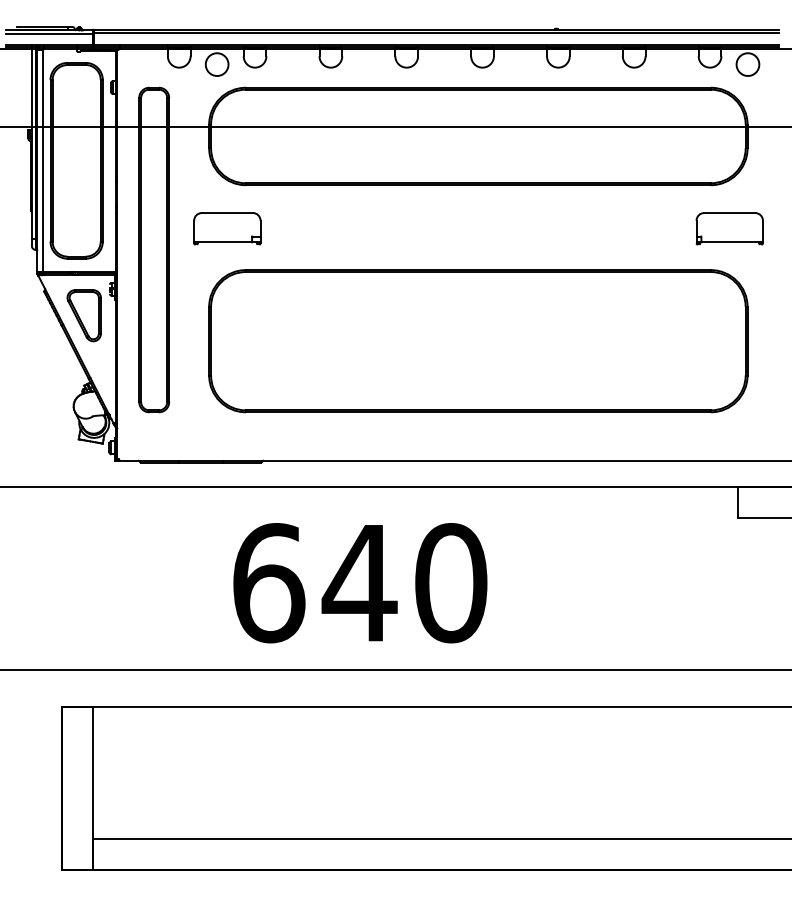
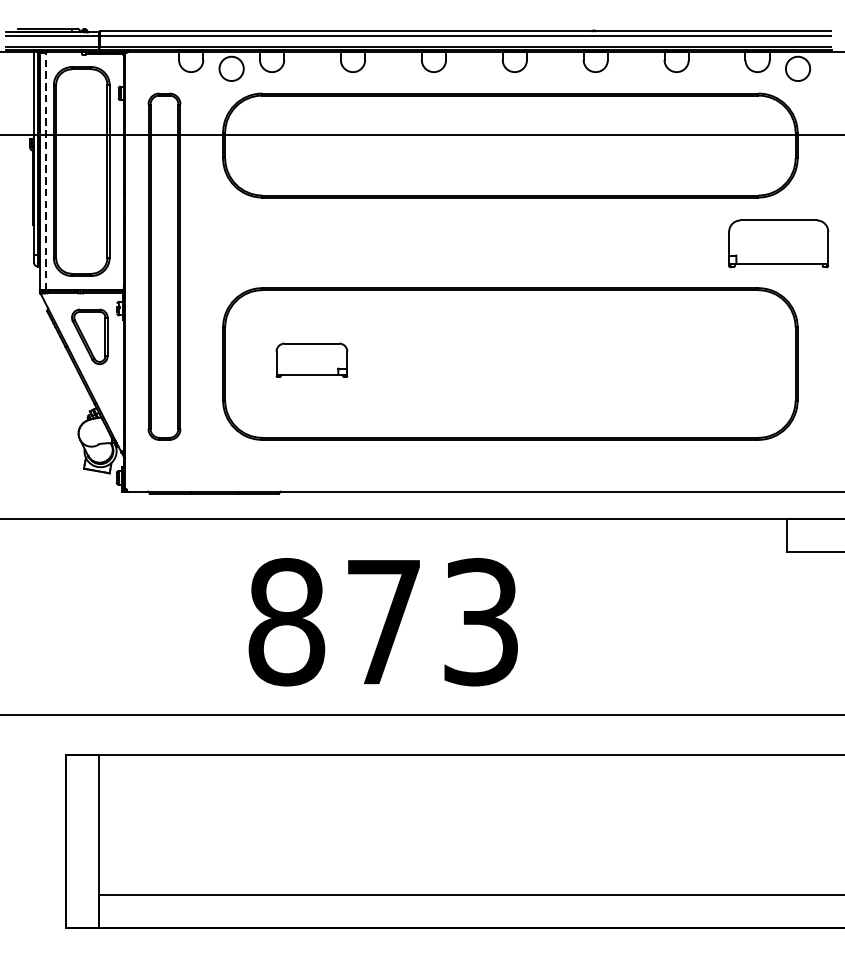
line: (43, 160) -> (46, 171), solid -> dashed
part: (227, 228) -> (312, 360), moved
part: (729, 228) -> (778, 243), size x1.4
text: (360, 583) -> (384, 622), 640 -> 873

